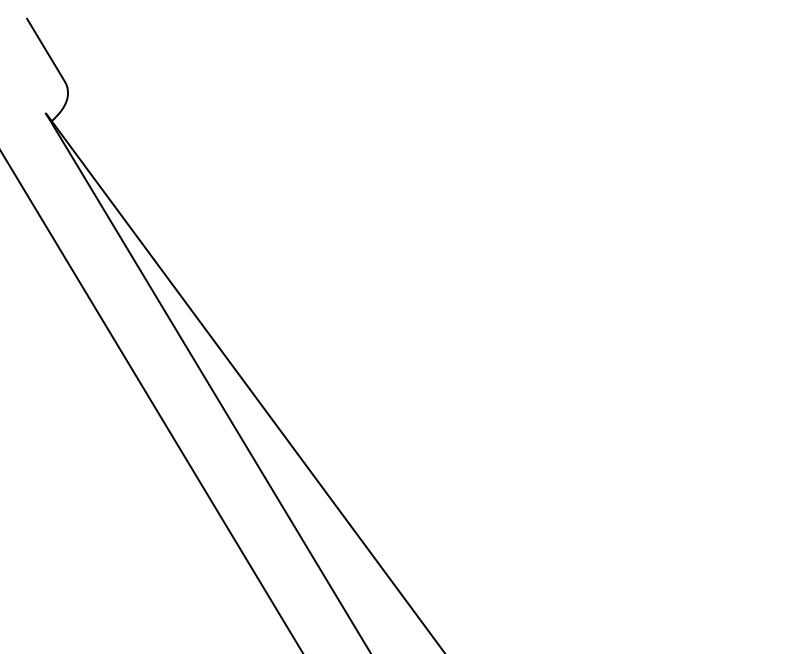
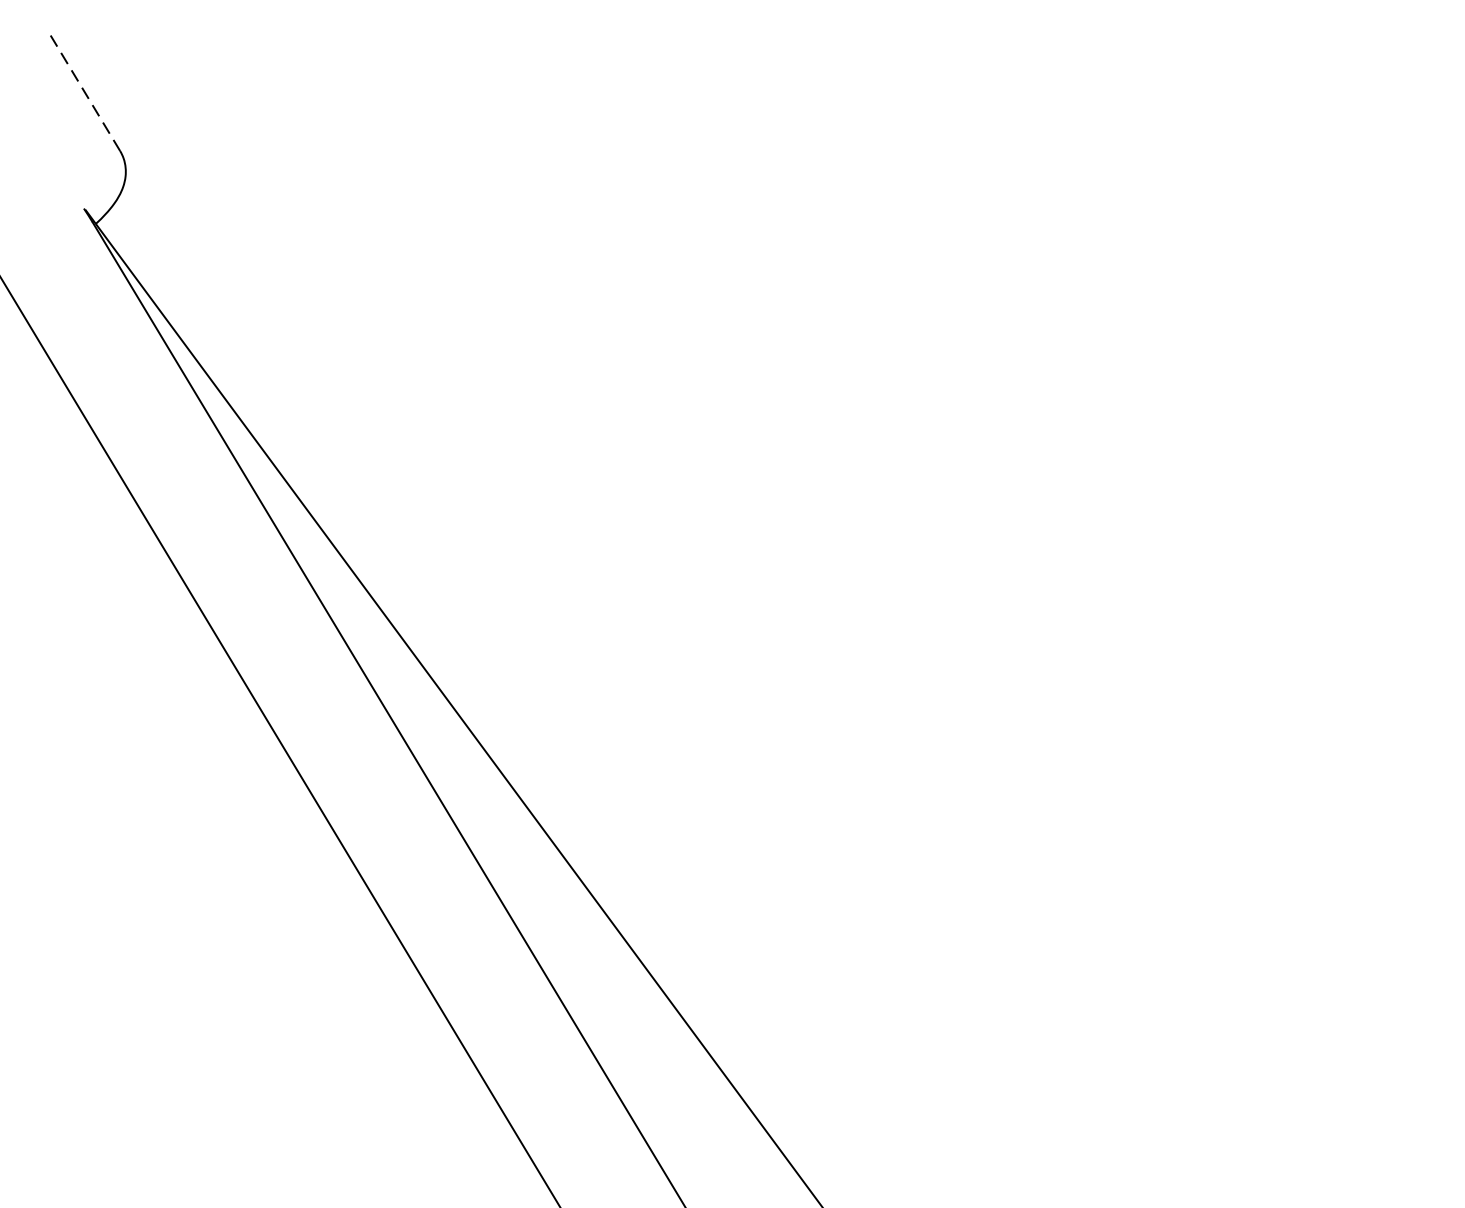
line: (46, 50) -> (86, 93), solid -> dashed

